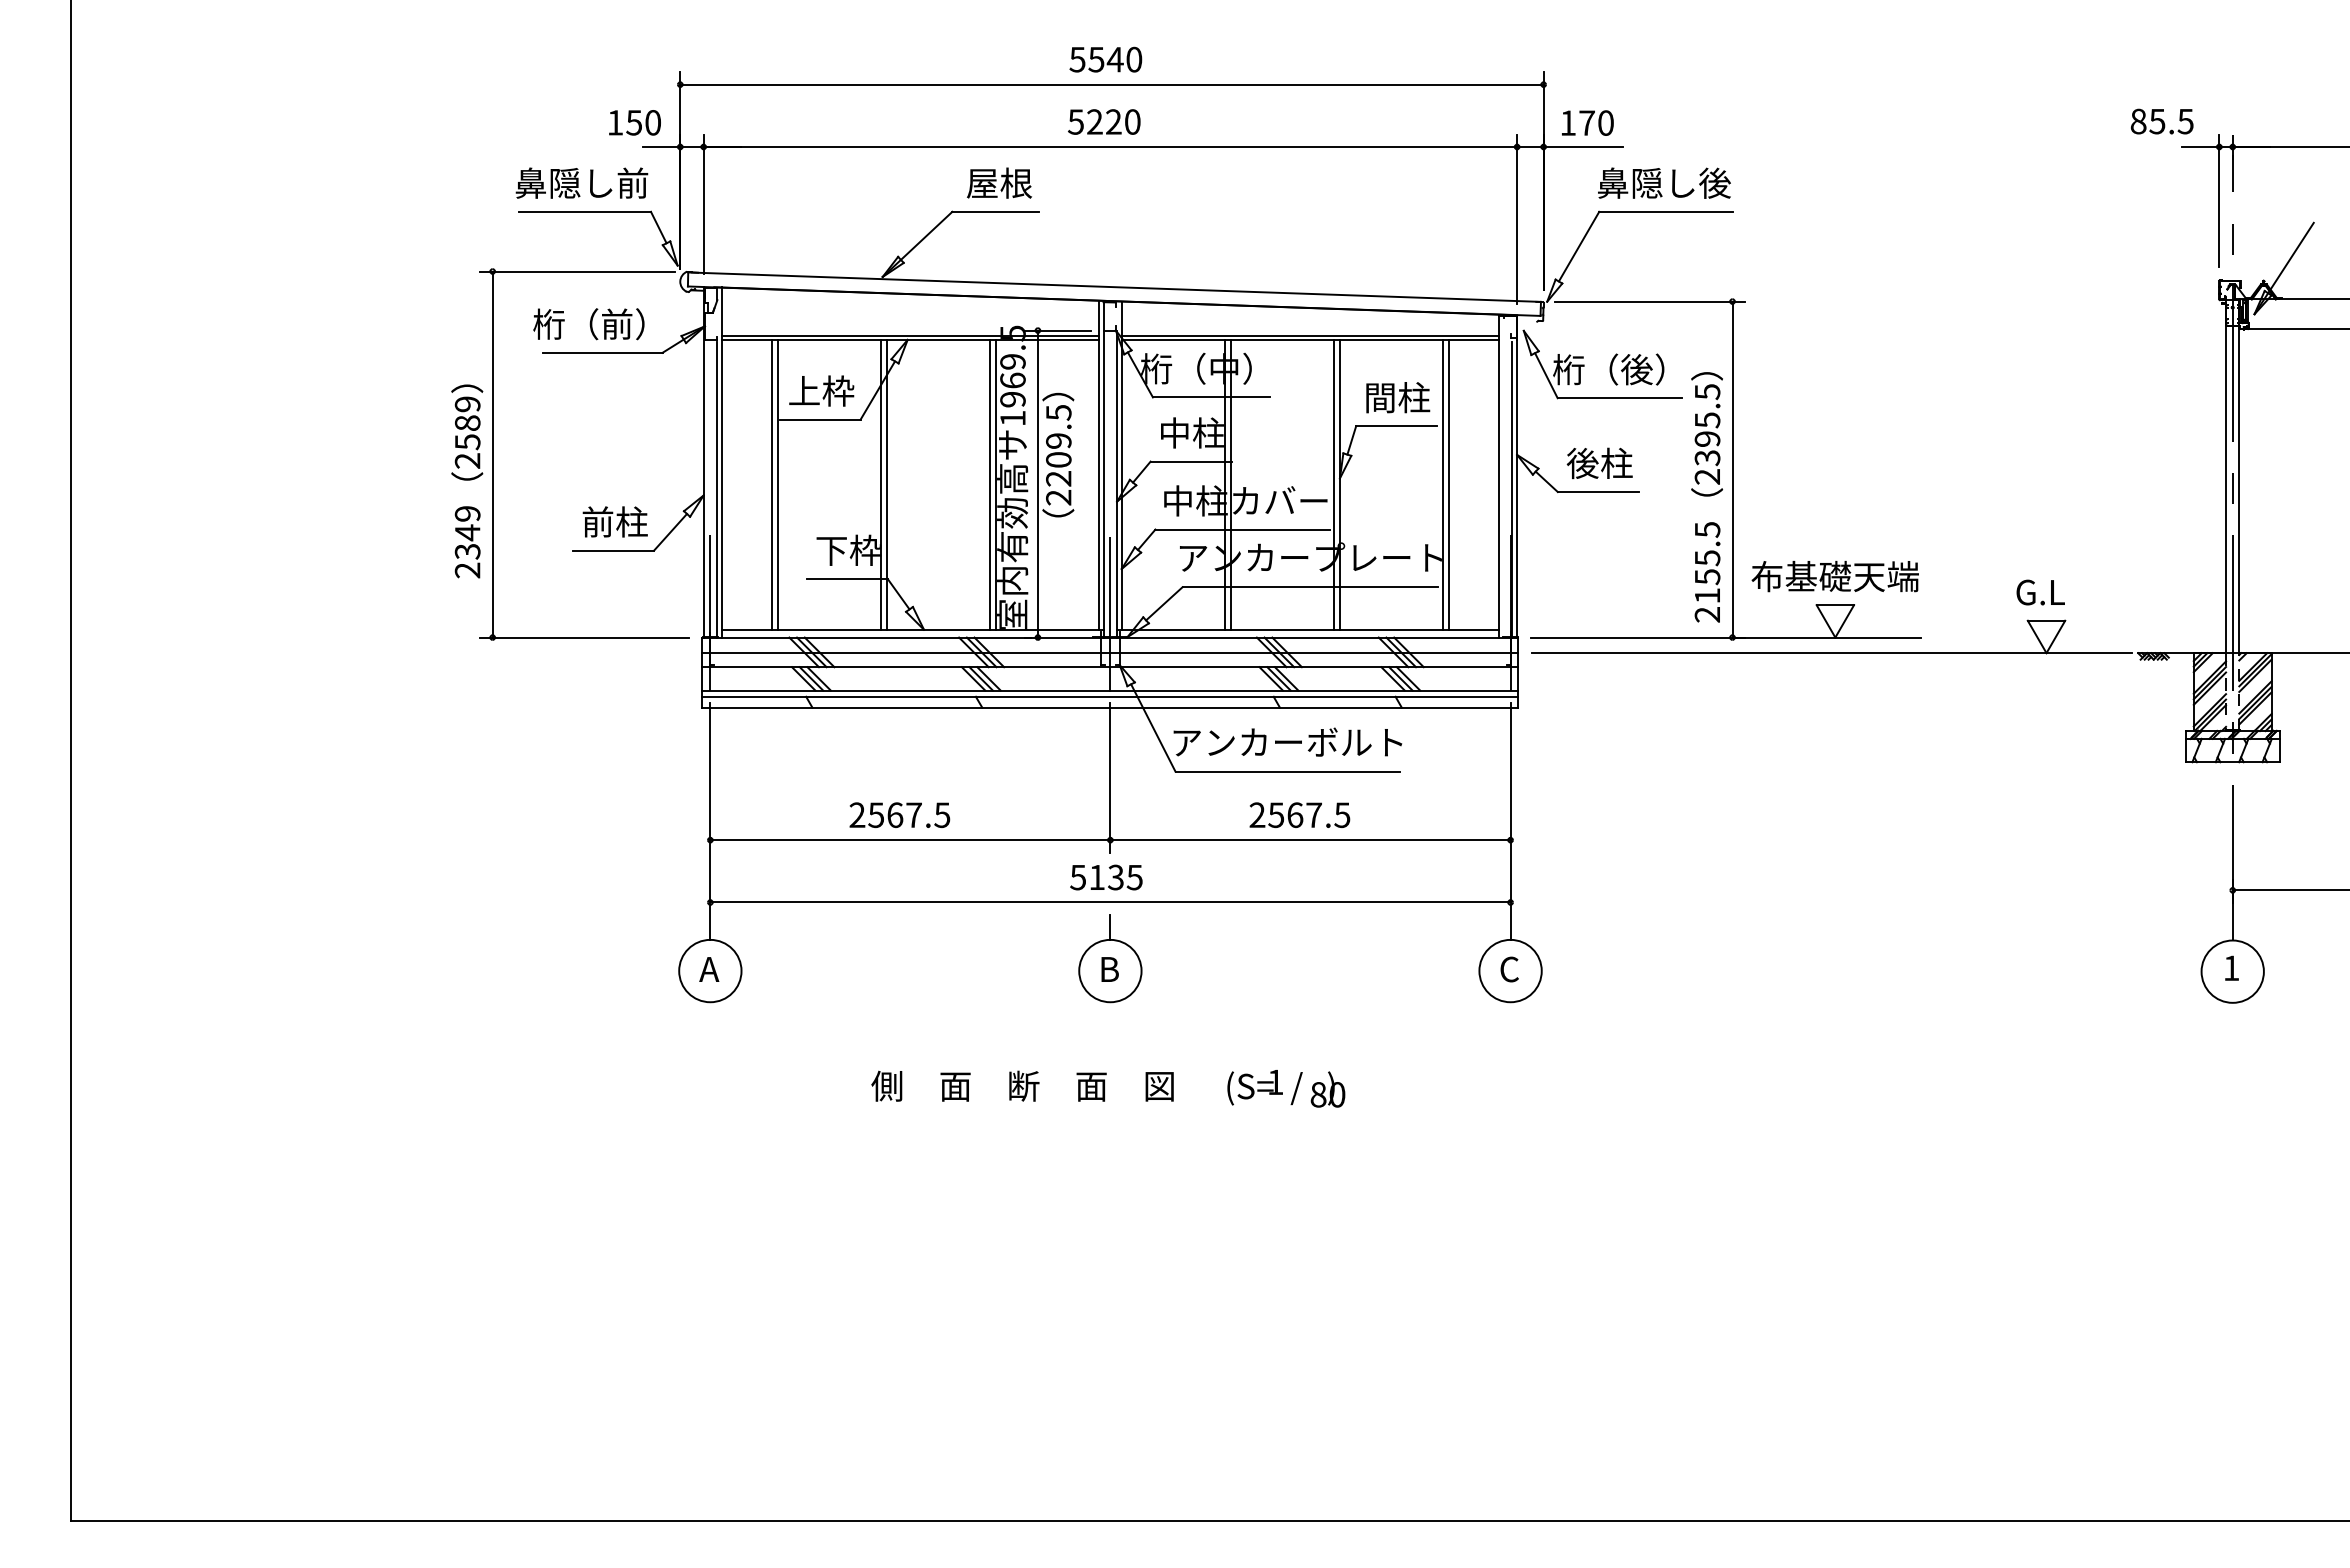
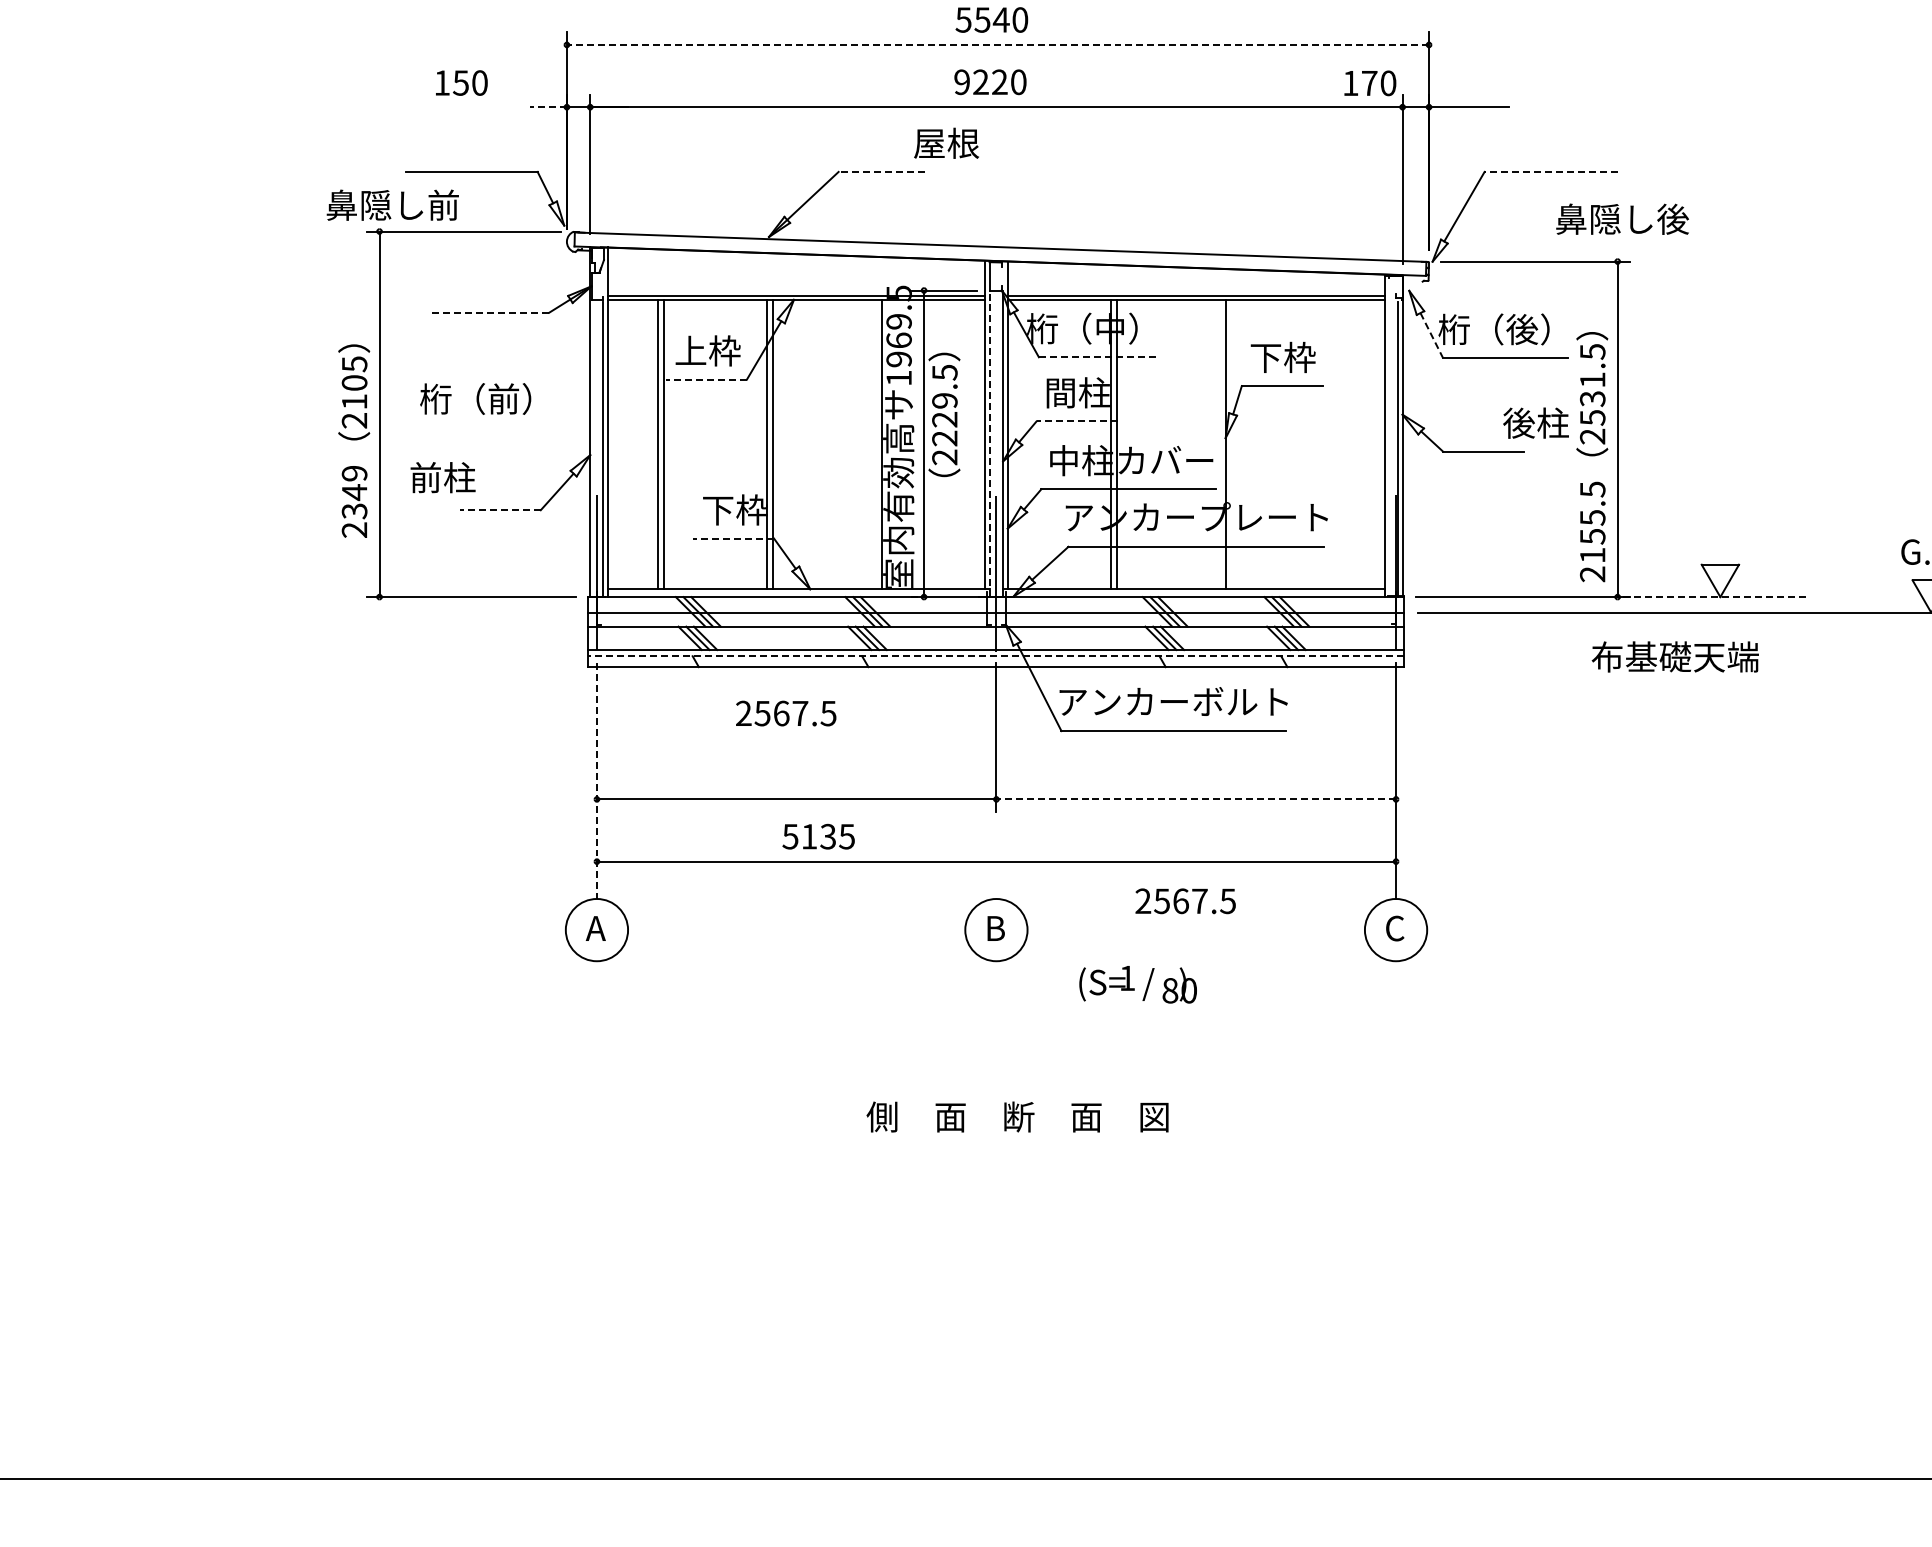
line: (1111, 84) -> (997, 44), solid -> dashed
text: (1075, 121) -> (961, 81), 5220 -> 9220
text: (634, 122) -> (461, 82), moved
text: (1587, 122) -> (1370, 82), moved
line: (661, 146) -> (548, 106), solid -> dashed
text: (581, 182) -> (392, 204), moved
text: (999, 182) -> (946, 142), moved
text: (1664, 182) -> (1622, 218), moved
line: (994, 211) -> (880, 171), solid -> dashed
line: (1666, 211) -> (1551, 171), solid -> dashed
text: (588, 324) -> (475, 399), moved
line: (602, 352) -> (489, 312), solid -> dashed
line: (1546, 376) -> (1431, 336), solid -> dashed
line: (1210, 397) -> (1096, 357), solid -> dashed
text: (1397, 397) -> (1283, 357), 間柱 -> 下枠
line: (820, 419) -> (706, 379), solid -> dashed
text: (467, 423) -> (354, 383), 2589 -> 2105
text: (1174, 432) -> (1060, 392), 中柱 -> 間柱
text: (1707, 438) -> (1592, 398), 2395.5 -> 2531.5
text: (1058, 459) -> (944, 419), 2209.5 -> 2229.5
line: (1191, 461) -> (1077, 421), solid -> dashed
text: (1599, 463) -> (1535, 423), moved
line: (990, 484) -> (876, 444), removed
line: (1103, 484) -> (989, 444), solid -> dashed
line: (1334, 484) -> (1220, 444), removed
line: (1443, 484) -> (1329, 444), removed
line: (1449, 484) -> (1335, 444), removed
text: (614, 521) -> (442, 477), moved
line: (613, 550) -> (500, 510), solid -> dashed
text: (1834, 576) -> (1674, 656), moved
line: (847, 578) -> (733, 538), solid -> dashed
line: (1826, 637) -> (1711, 597), solid -> dashed
line: (1109, 696) -> (995, 655), solid -> dashed
text: (899, 814) -> (785, 712), moved
text: (1299, 814) -> (1185, 900), moved
line: (710, 822) -> (597, 781), solid -> dashed
line: (1310, 840) -> (1196, 799), solid -> dashed
text: (1106, 877) -> (818, 836), moved
line: (1110, 926) -> (996, 885), removed
text: (1022, 1085) -> (1017, 1116), moved
text: (1286, 1088) -> (1138, 984), moved

